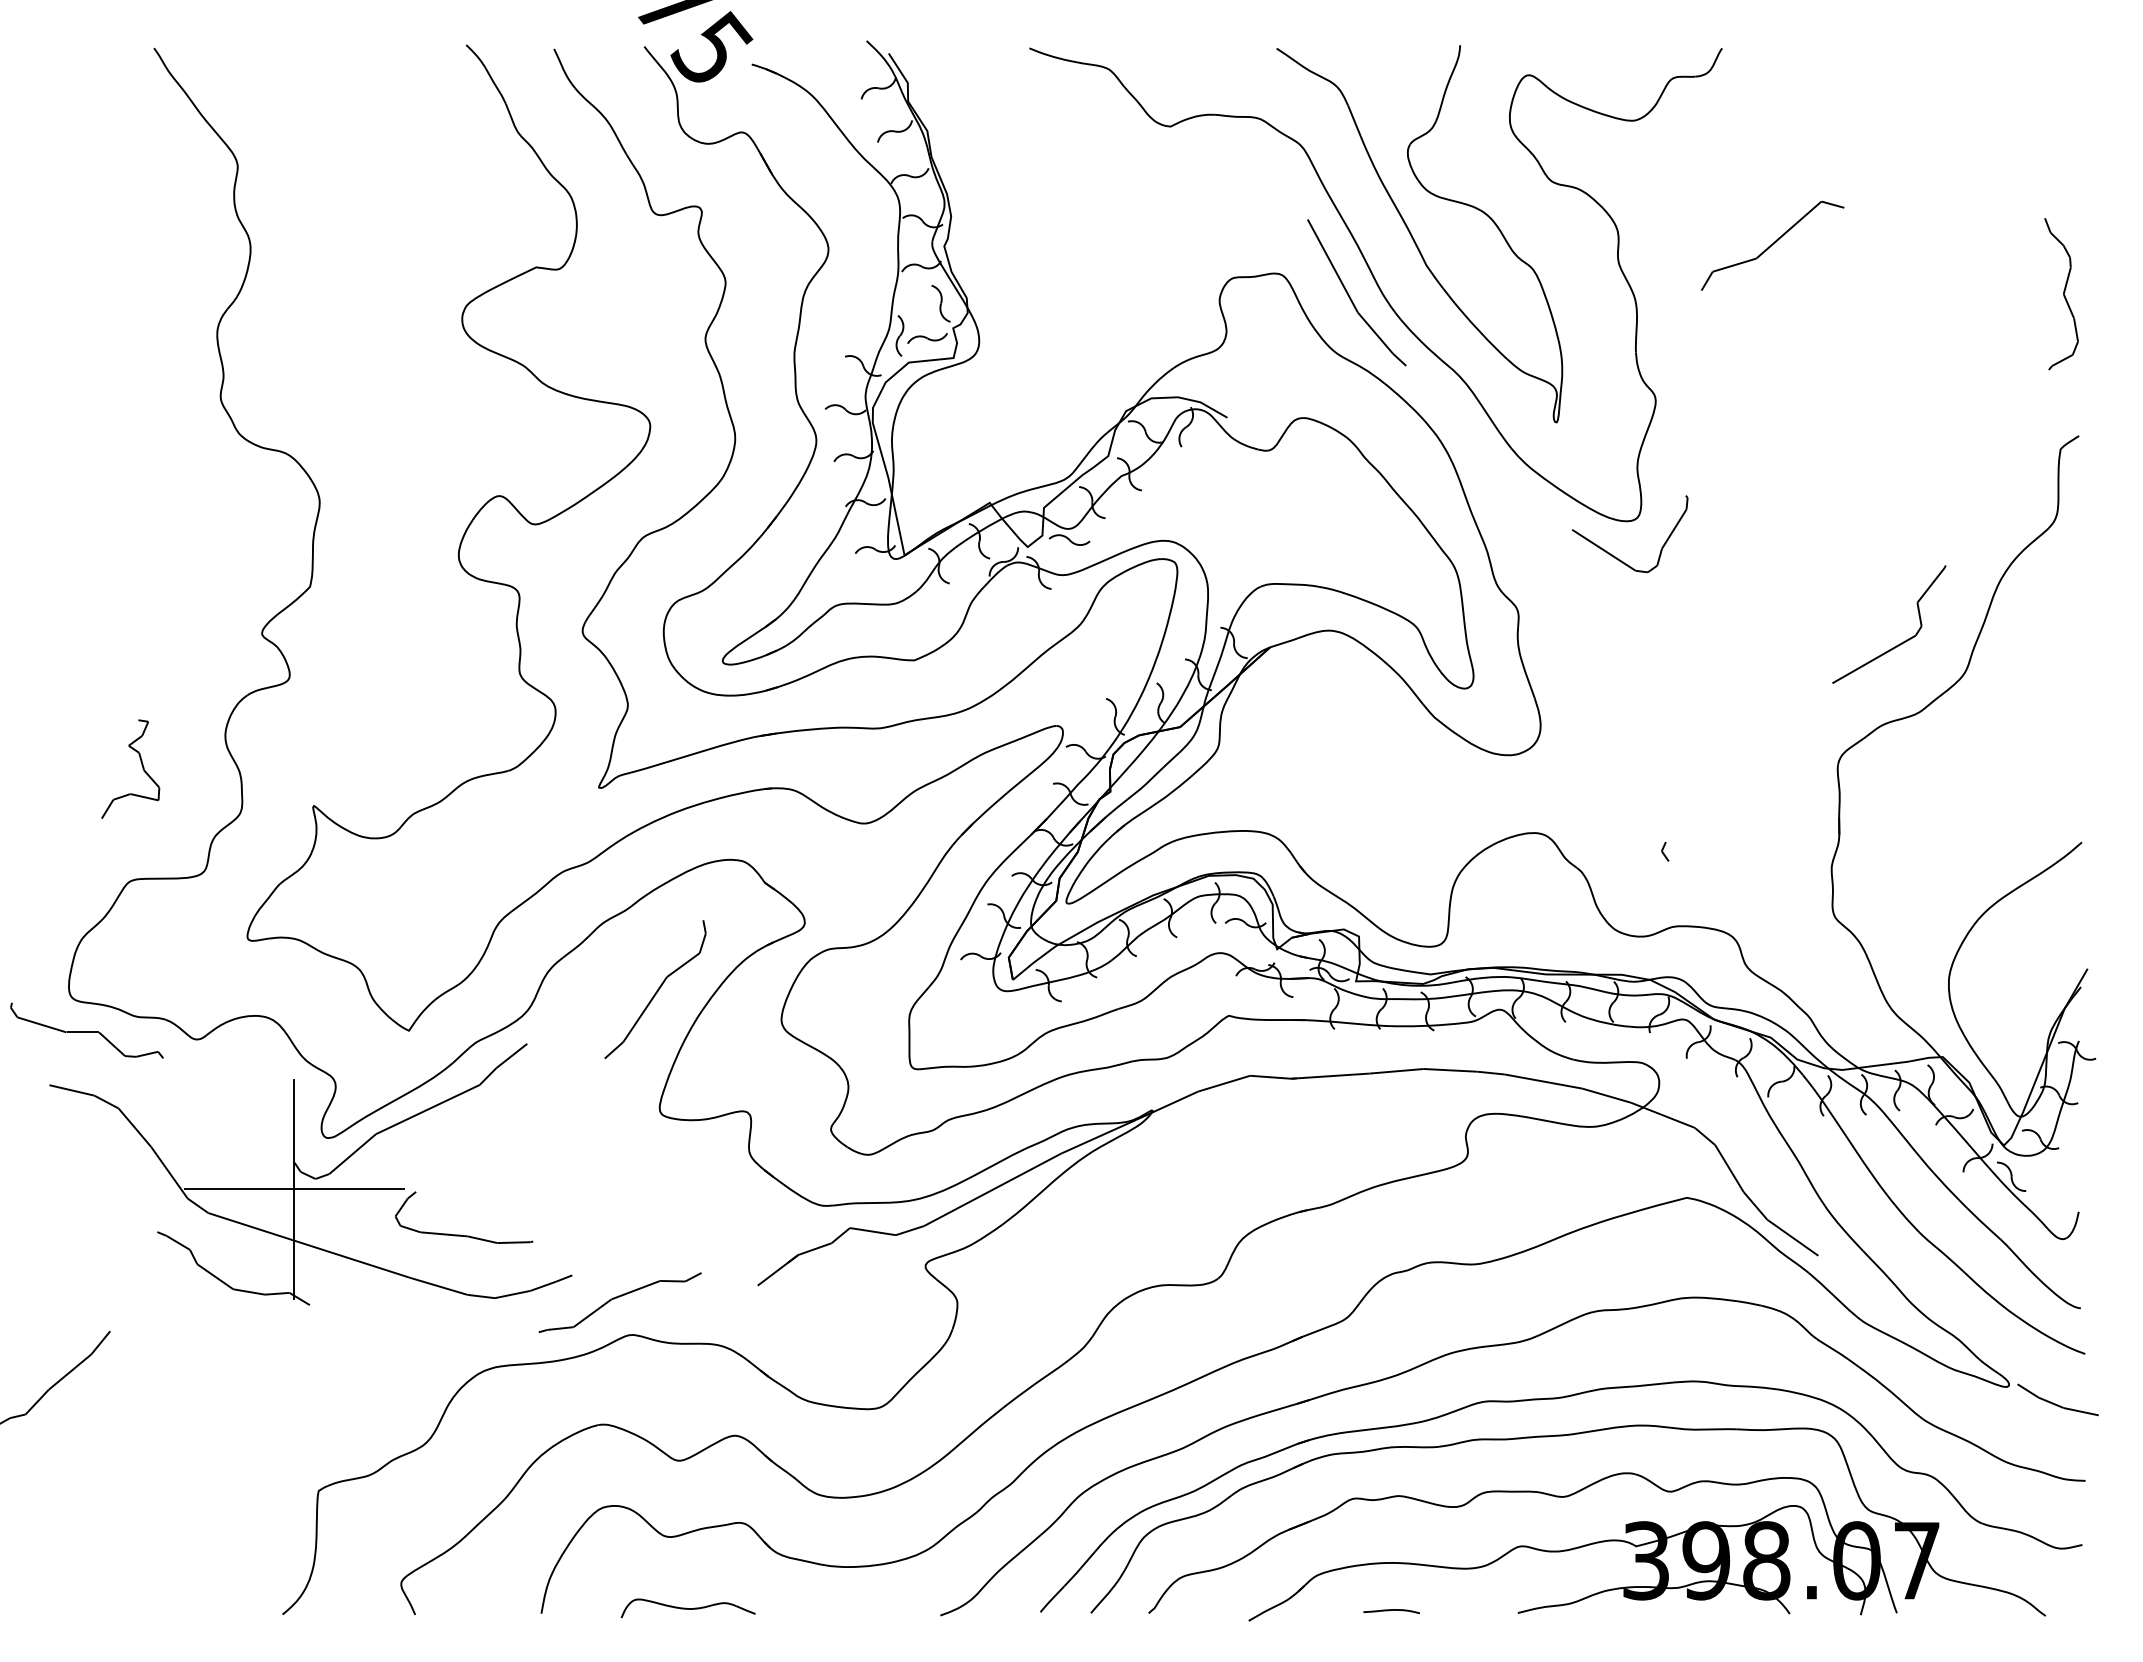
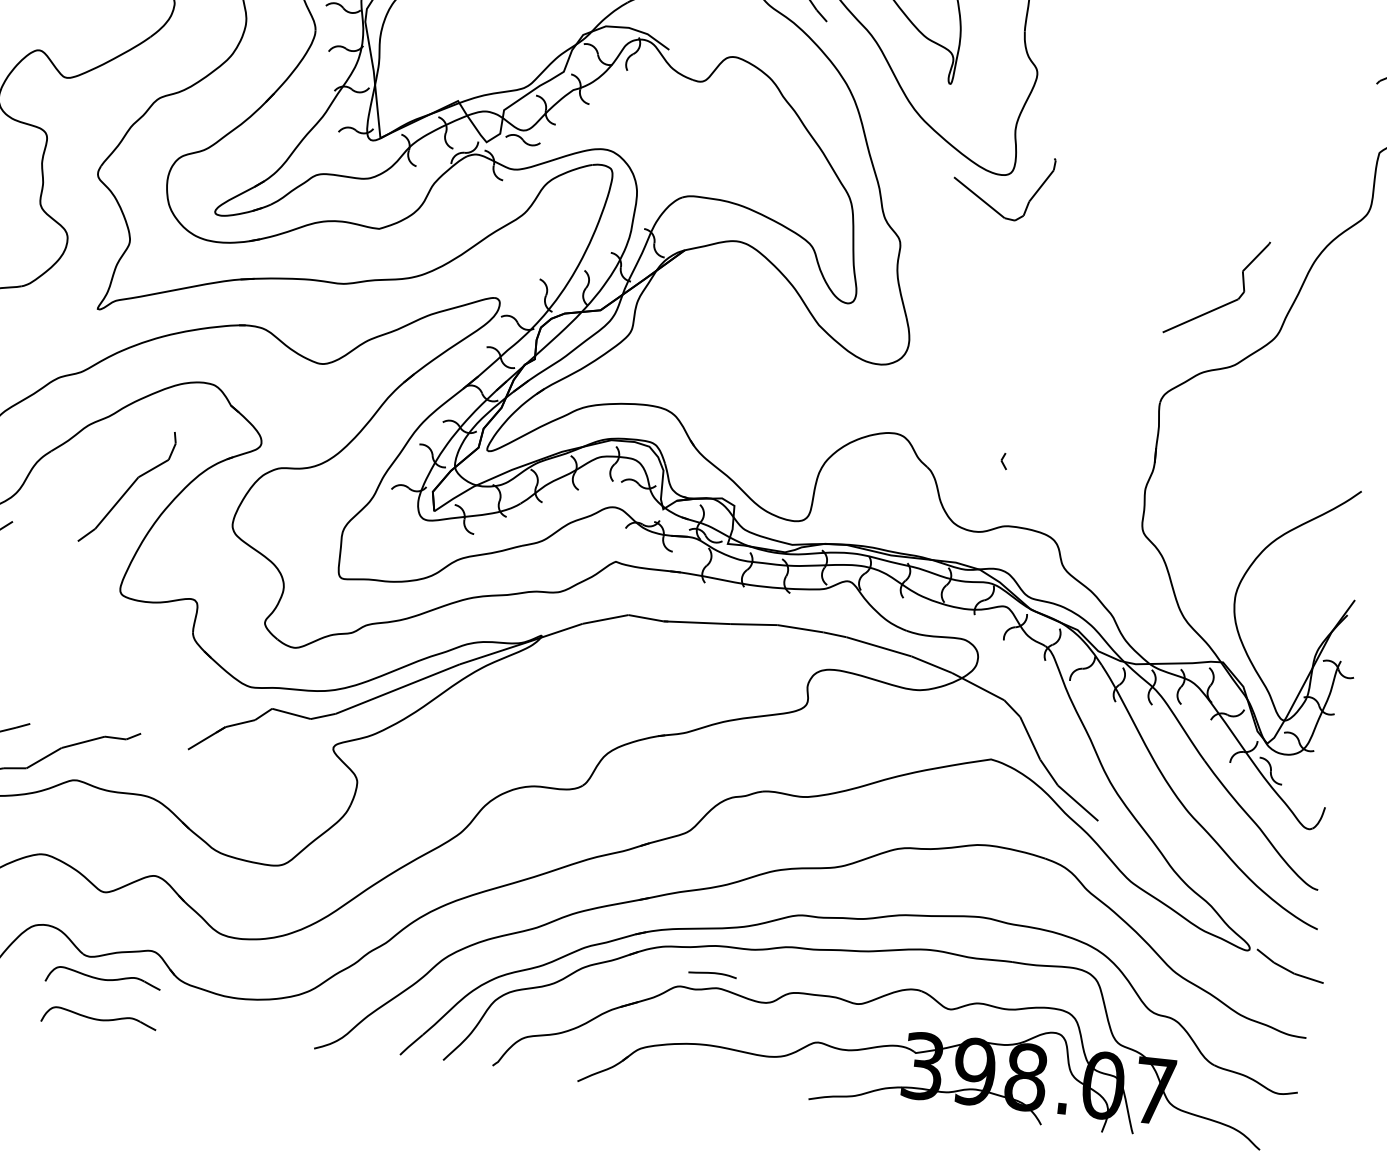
part: (687, 1561) -> (102, 979), added
curve: (1391, 1610) -> (712, 973), moved

